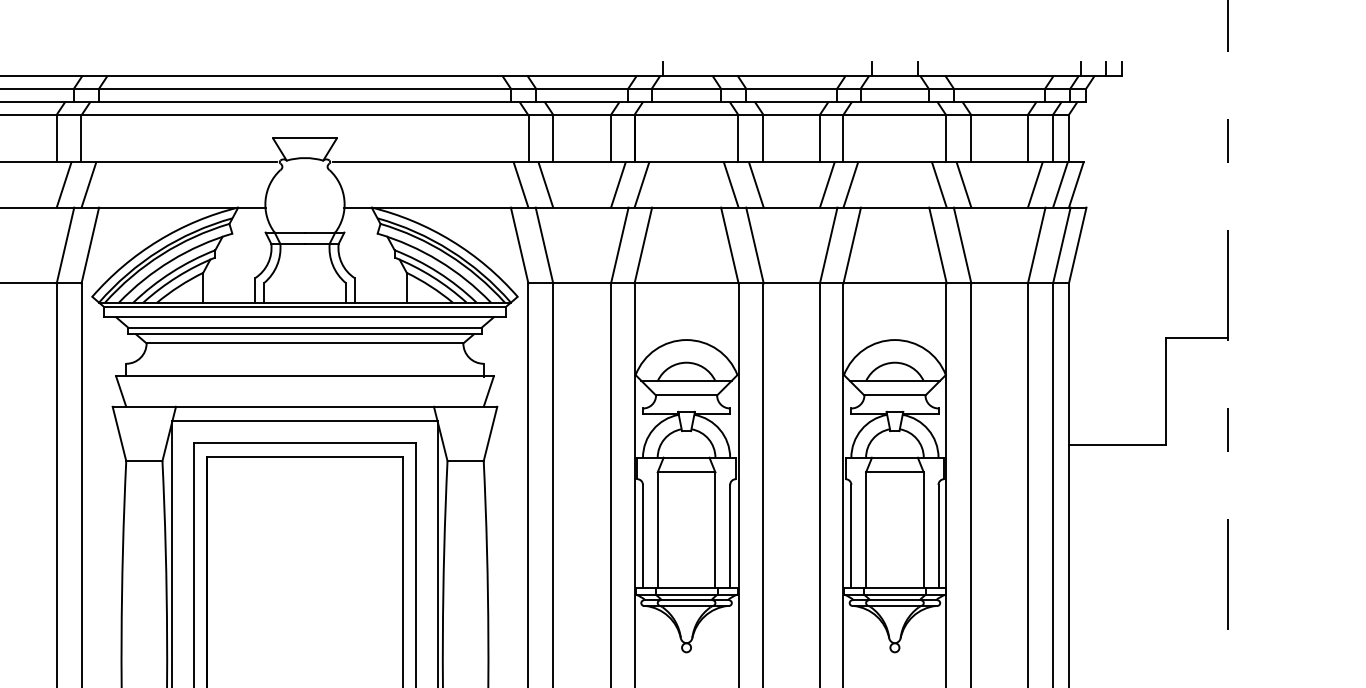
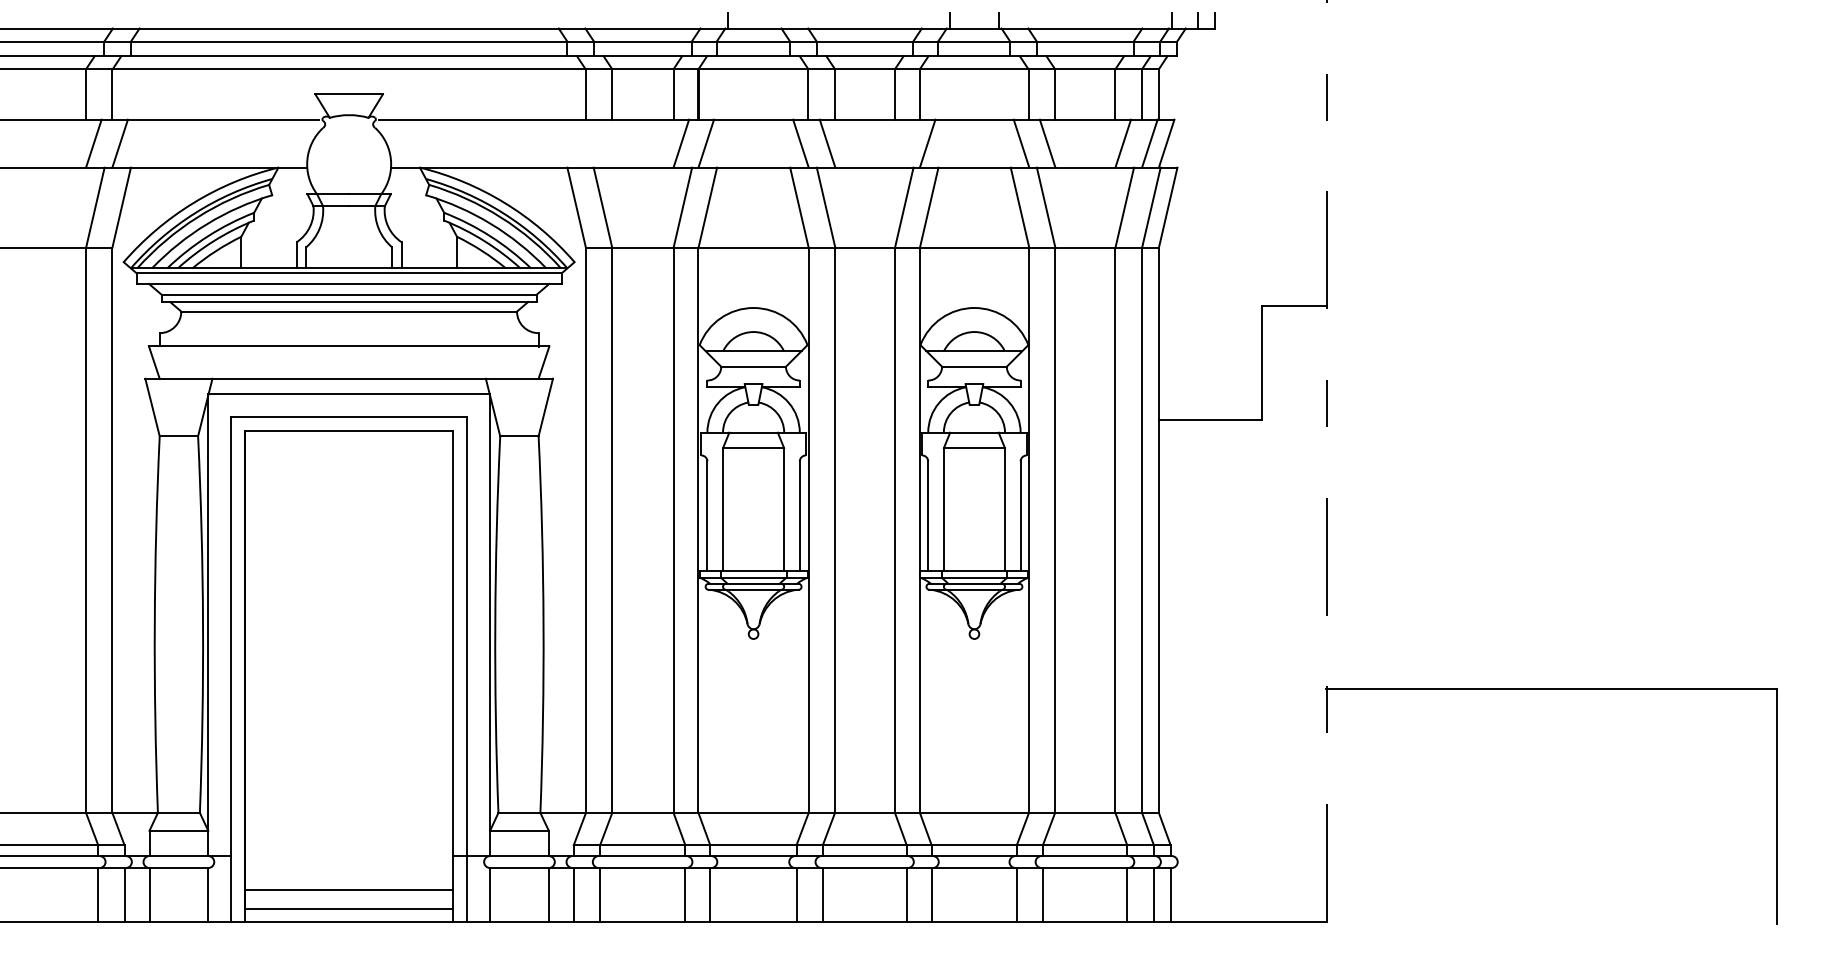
line: (520, 184) -> (577, 143), removed
line: (545, 184) -> (604, 143), removed
line: (827, 184) -> (902, 143), removed

